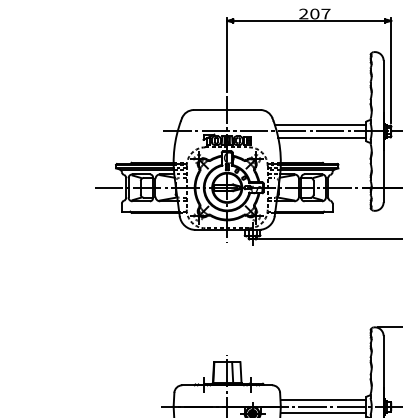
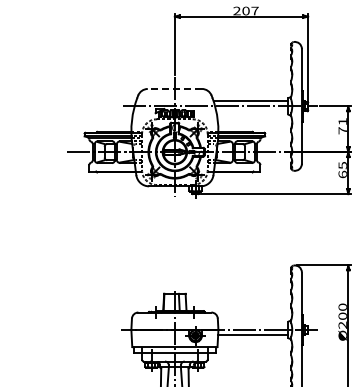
line: (226, 109) -> (174, 88), solid -> dashed
line: (321, 137) -> (251, 111), removed
line: (322, 400) -> (252, 324), removed

